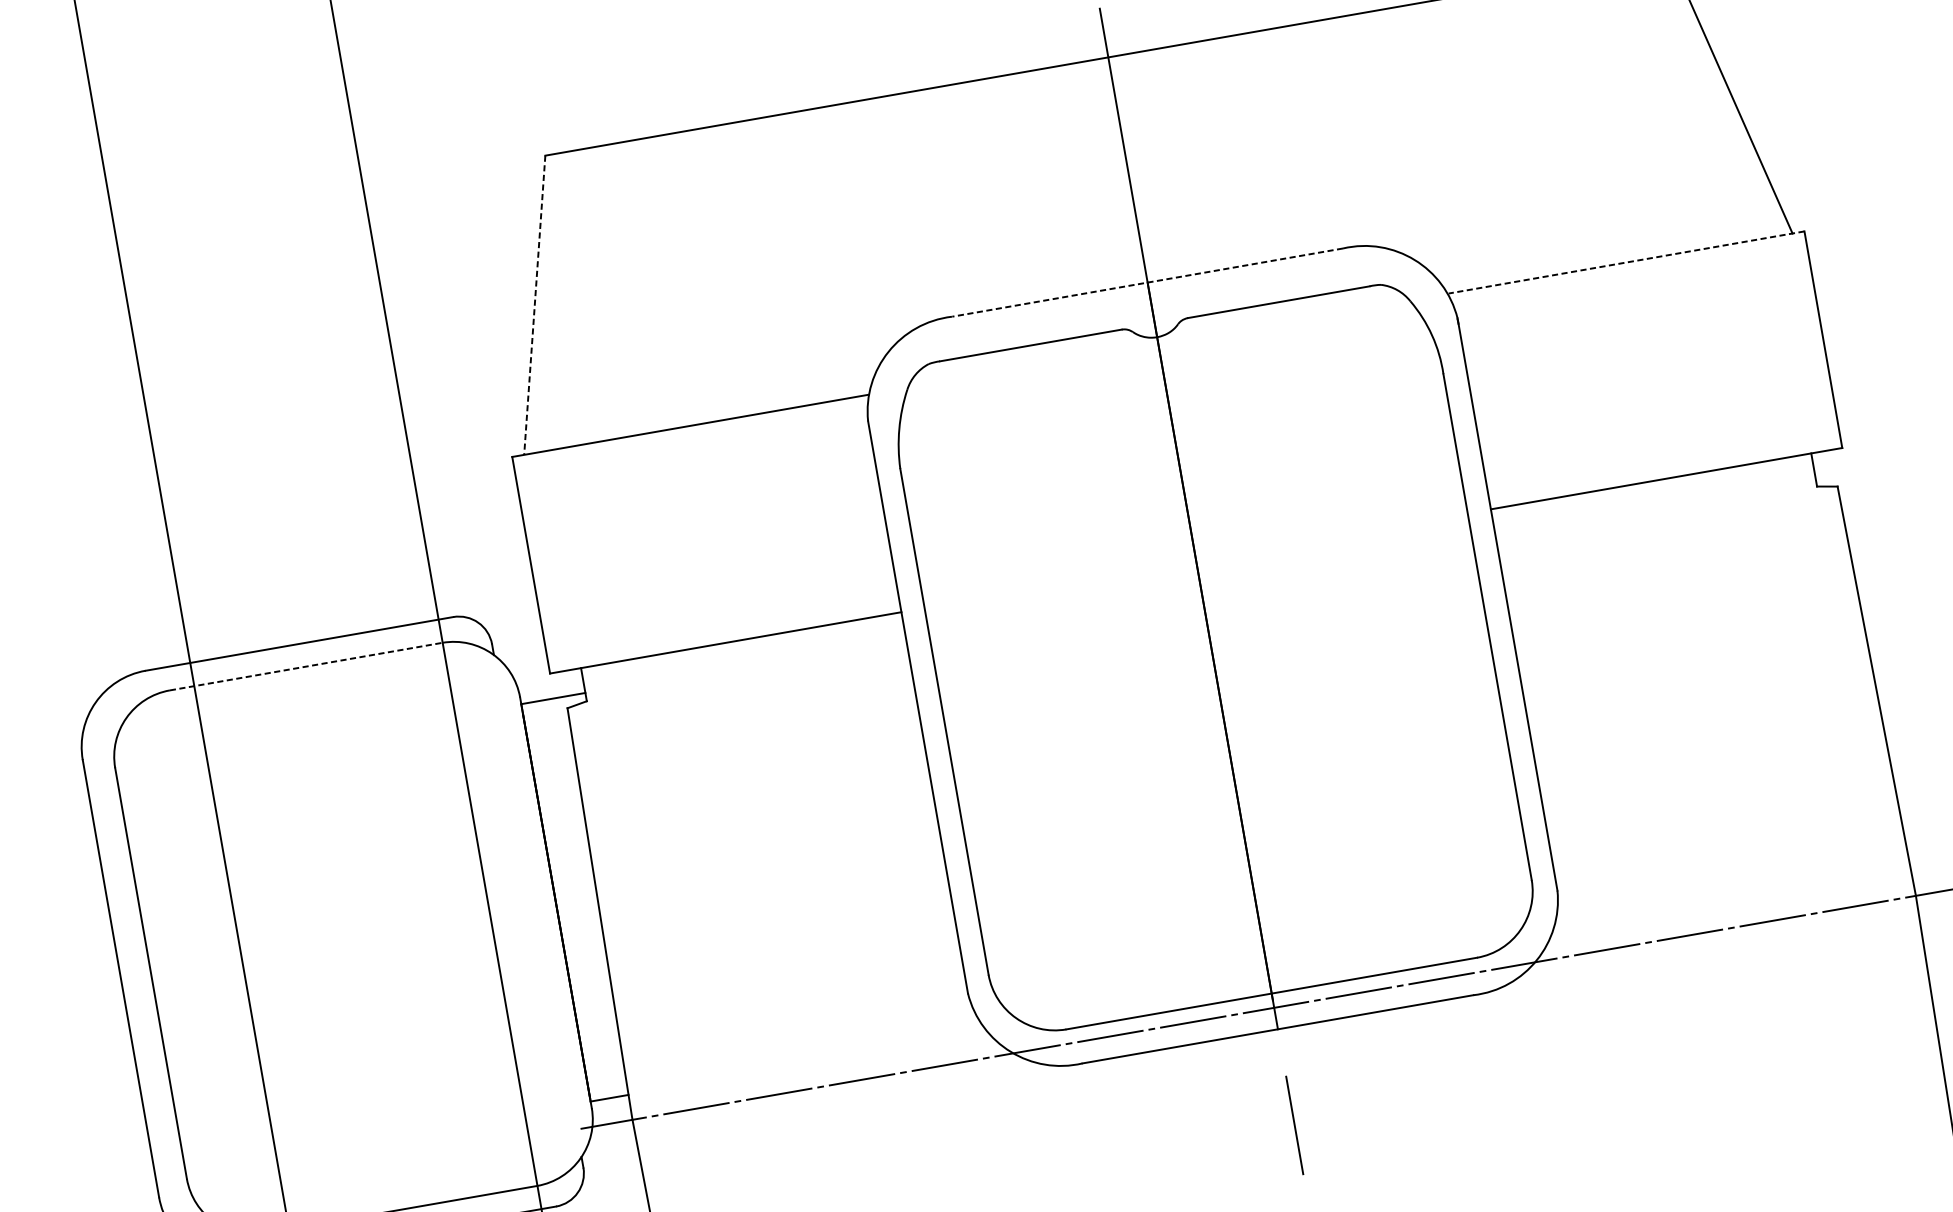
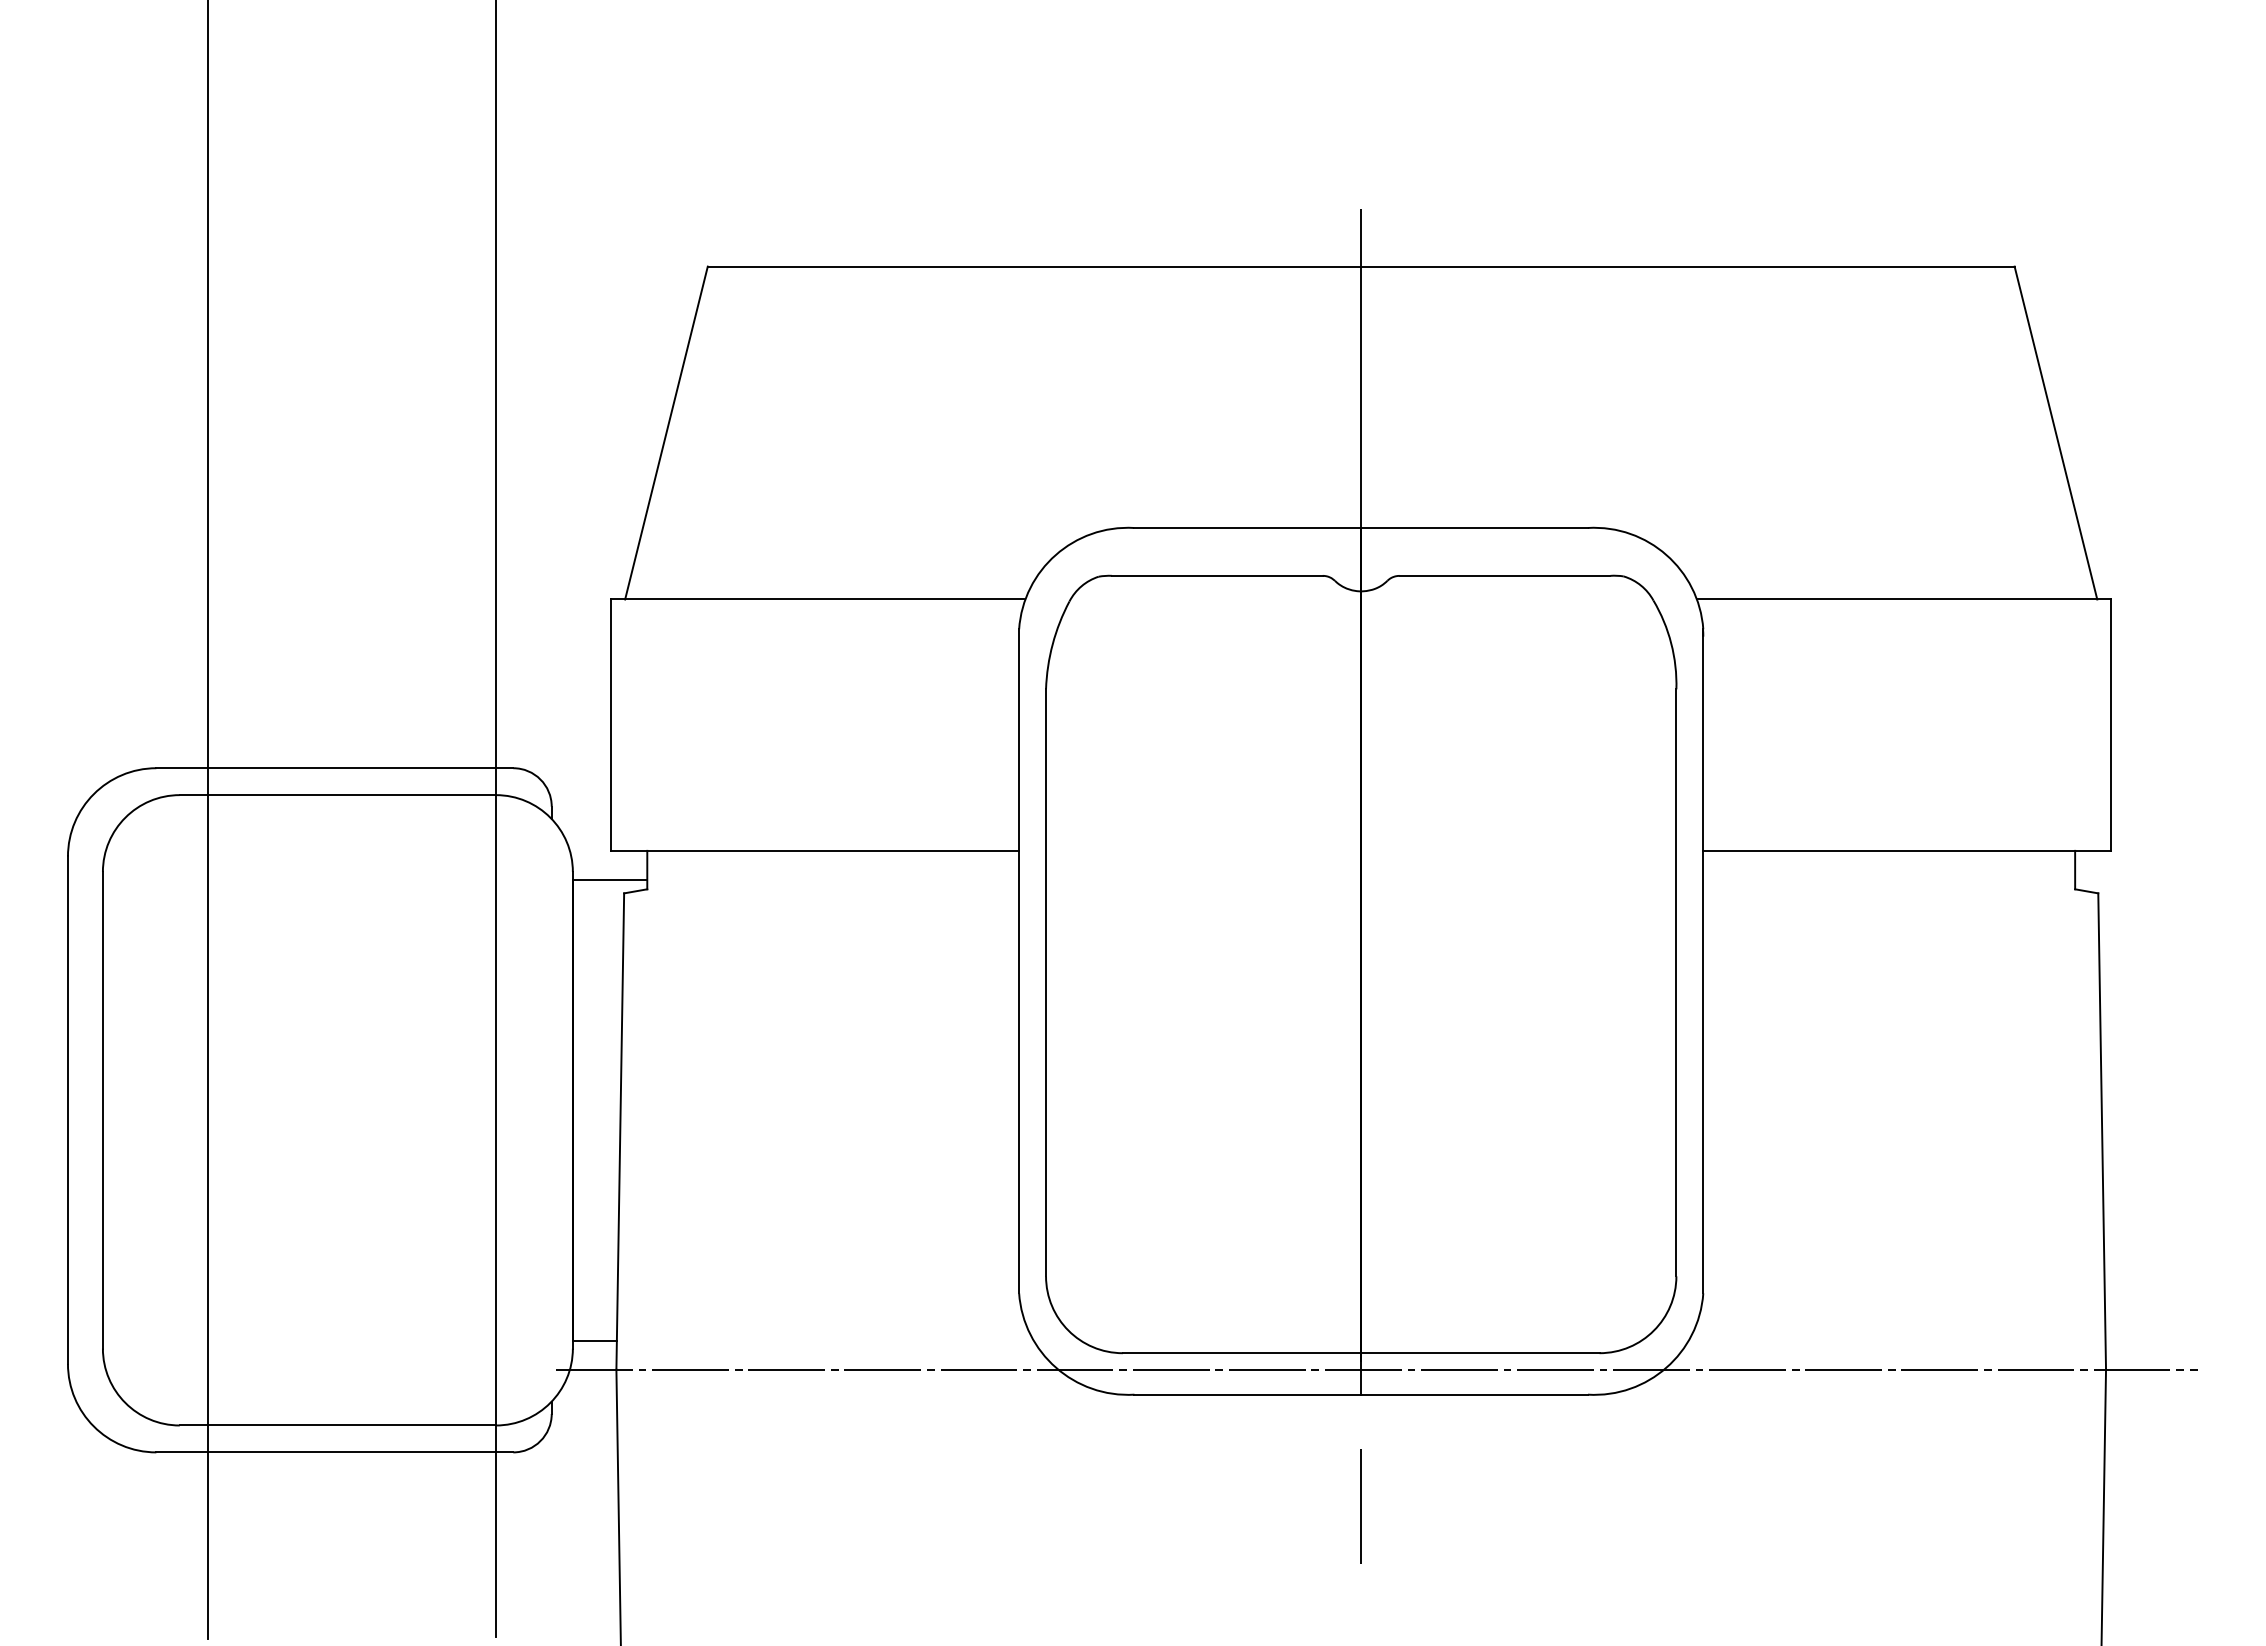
line: (1626, 262) -> (1904, 599), dashed -> solid
line: (1147, 282) -> (1361, 527), dashed -> solid
line: (534, 305) -> (666, 433), dashed -> solid
line: (306, 666) -> (338, 795), dashed -> solid

